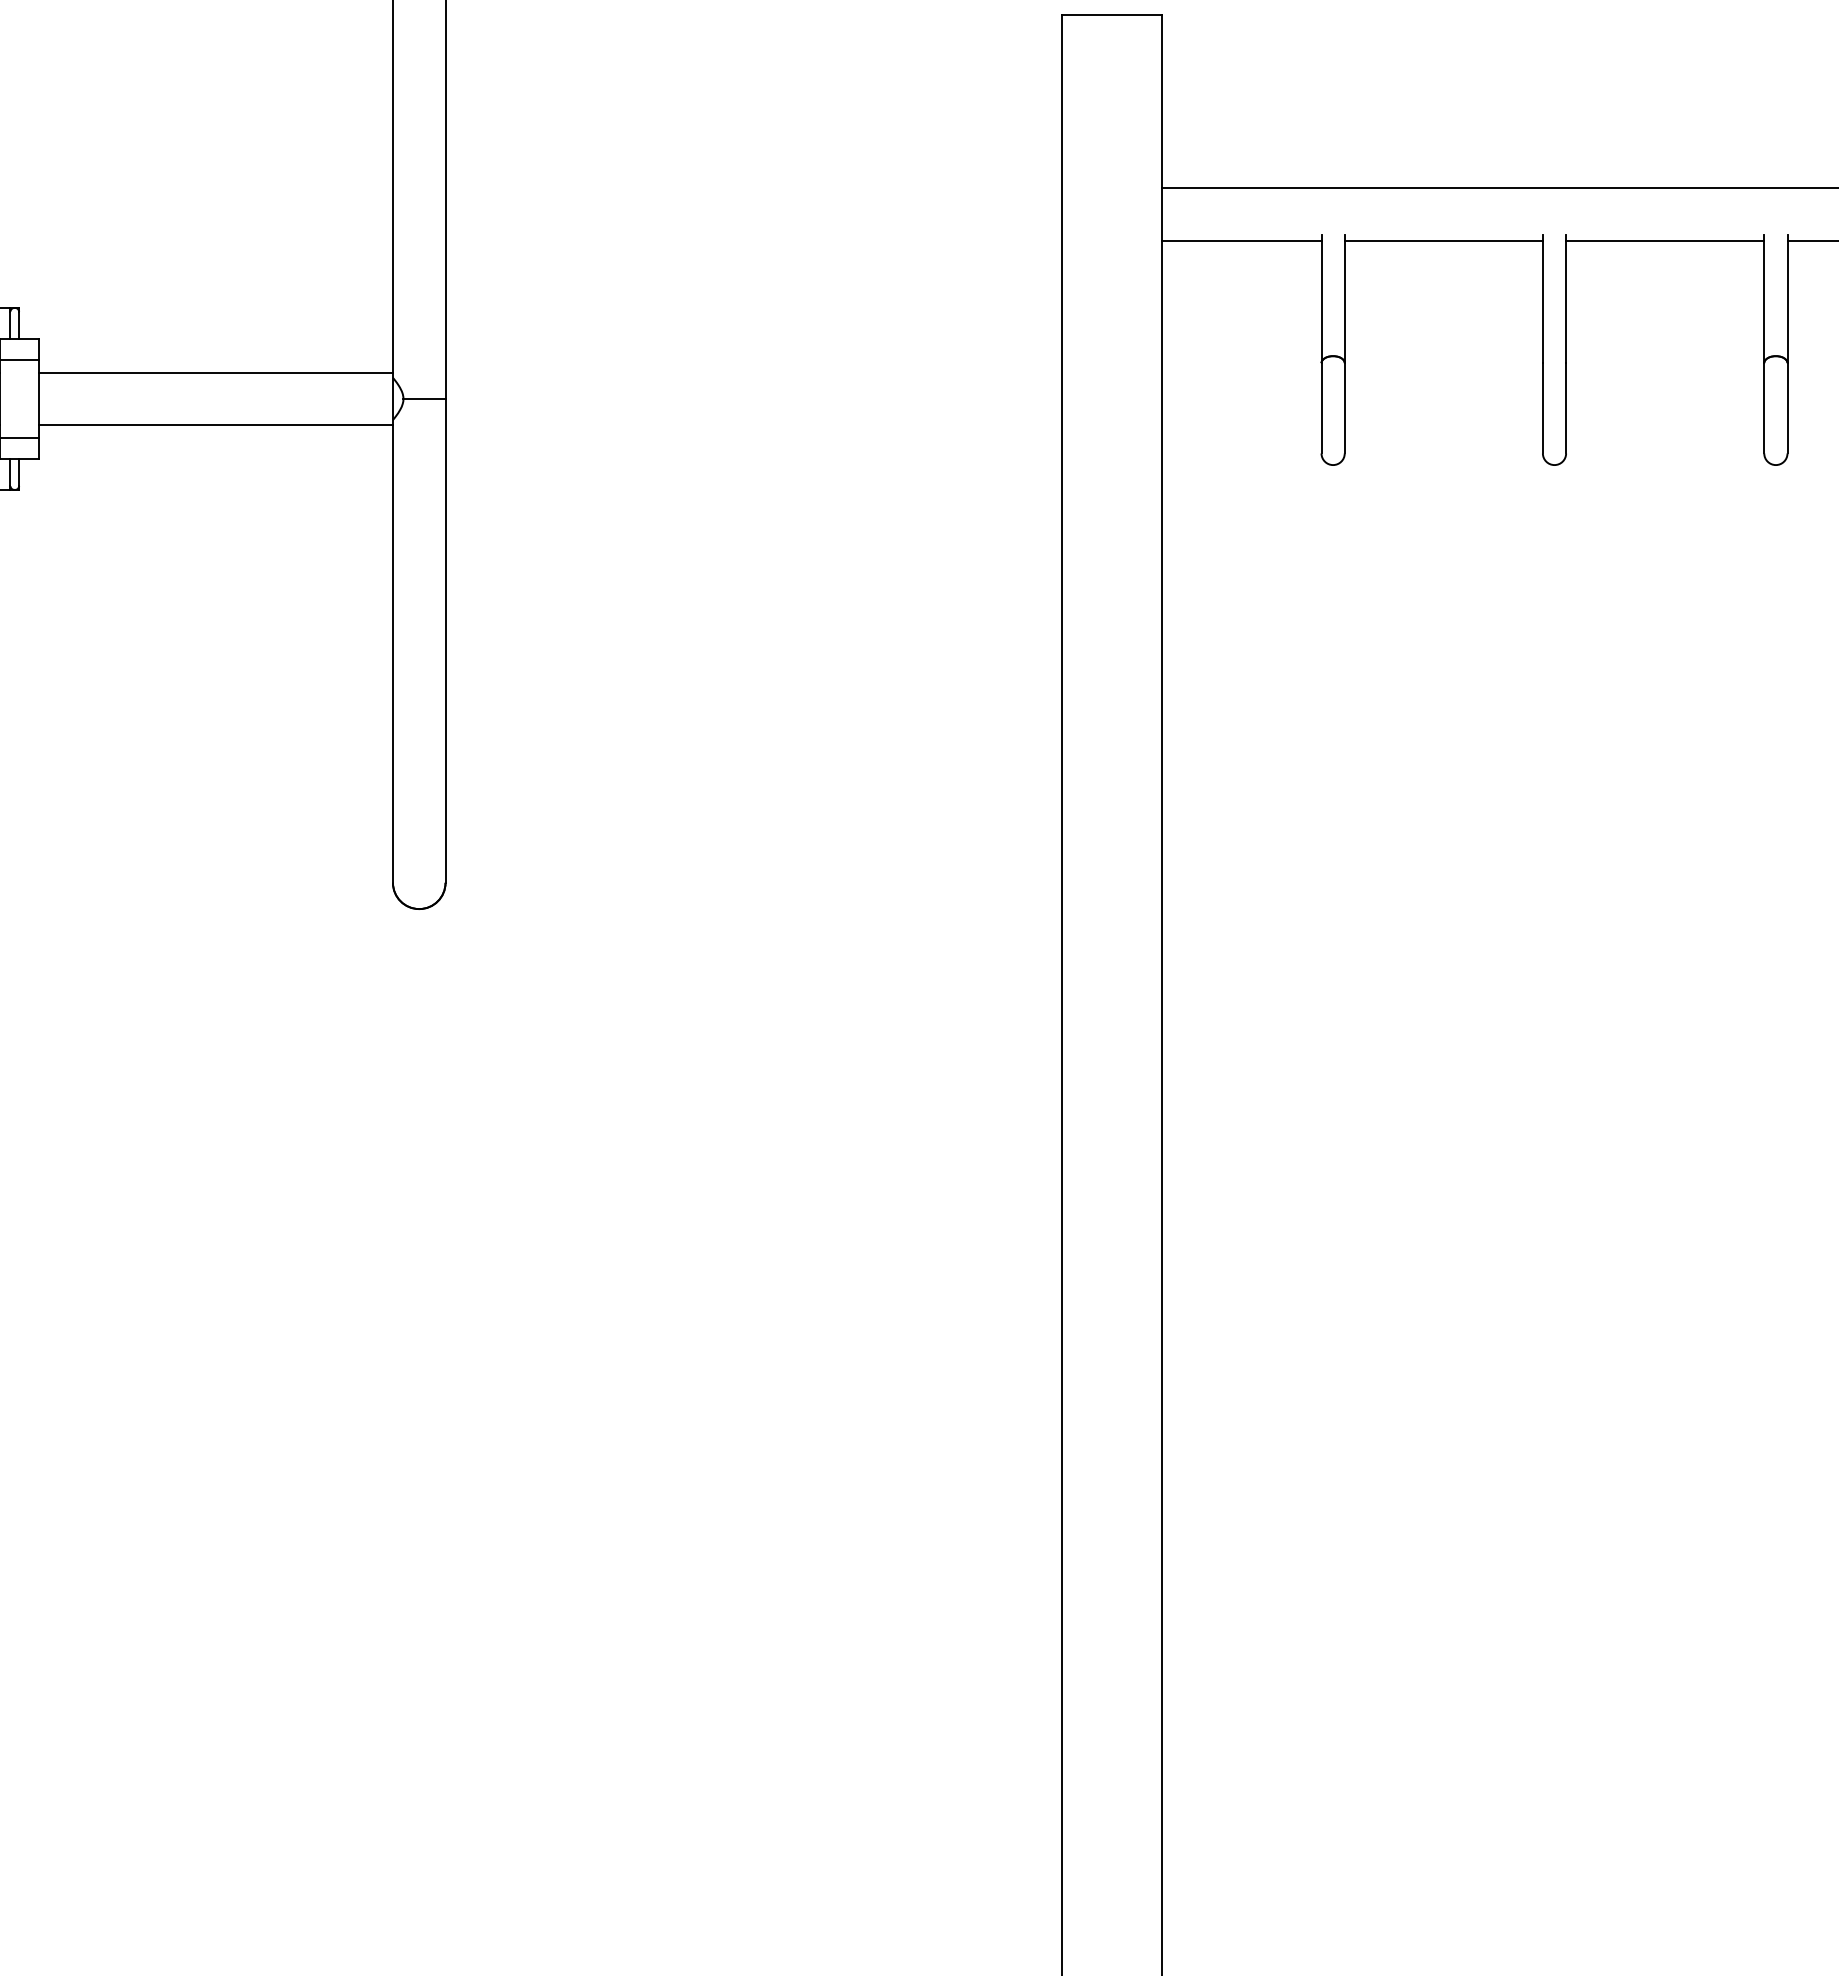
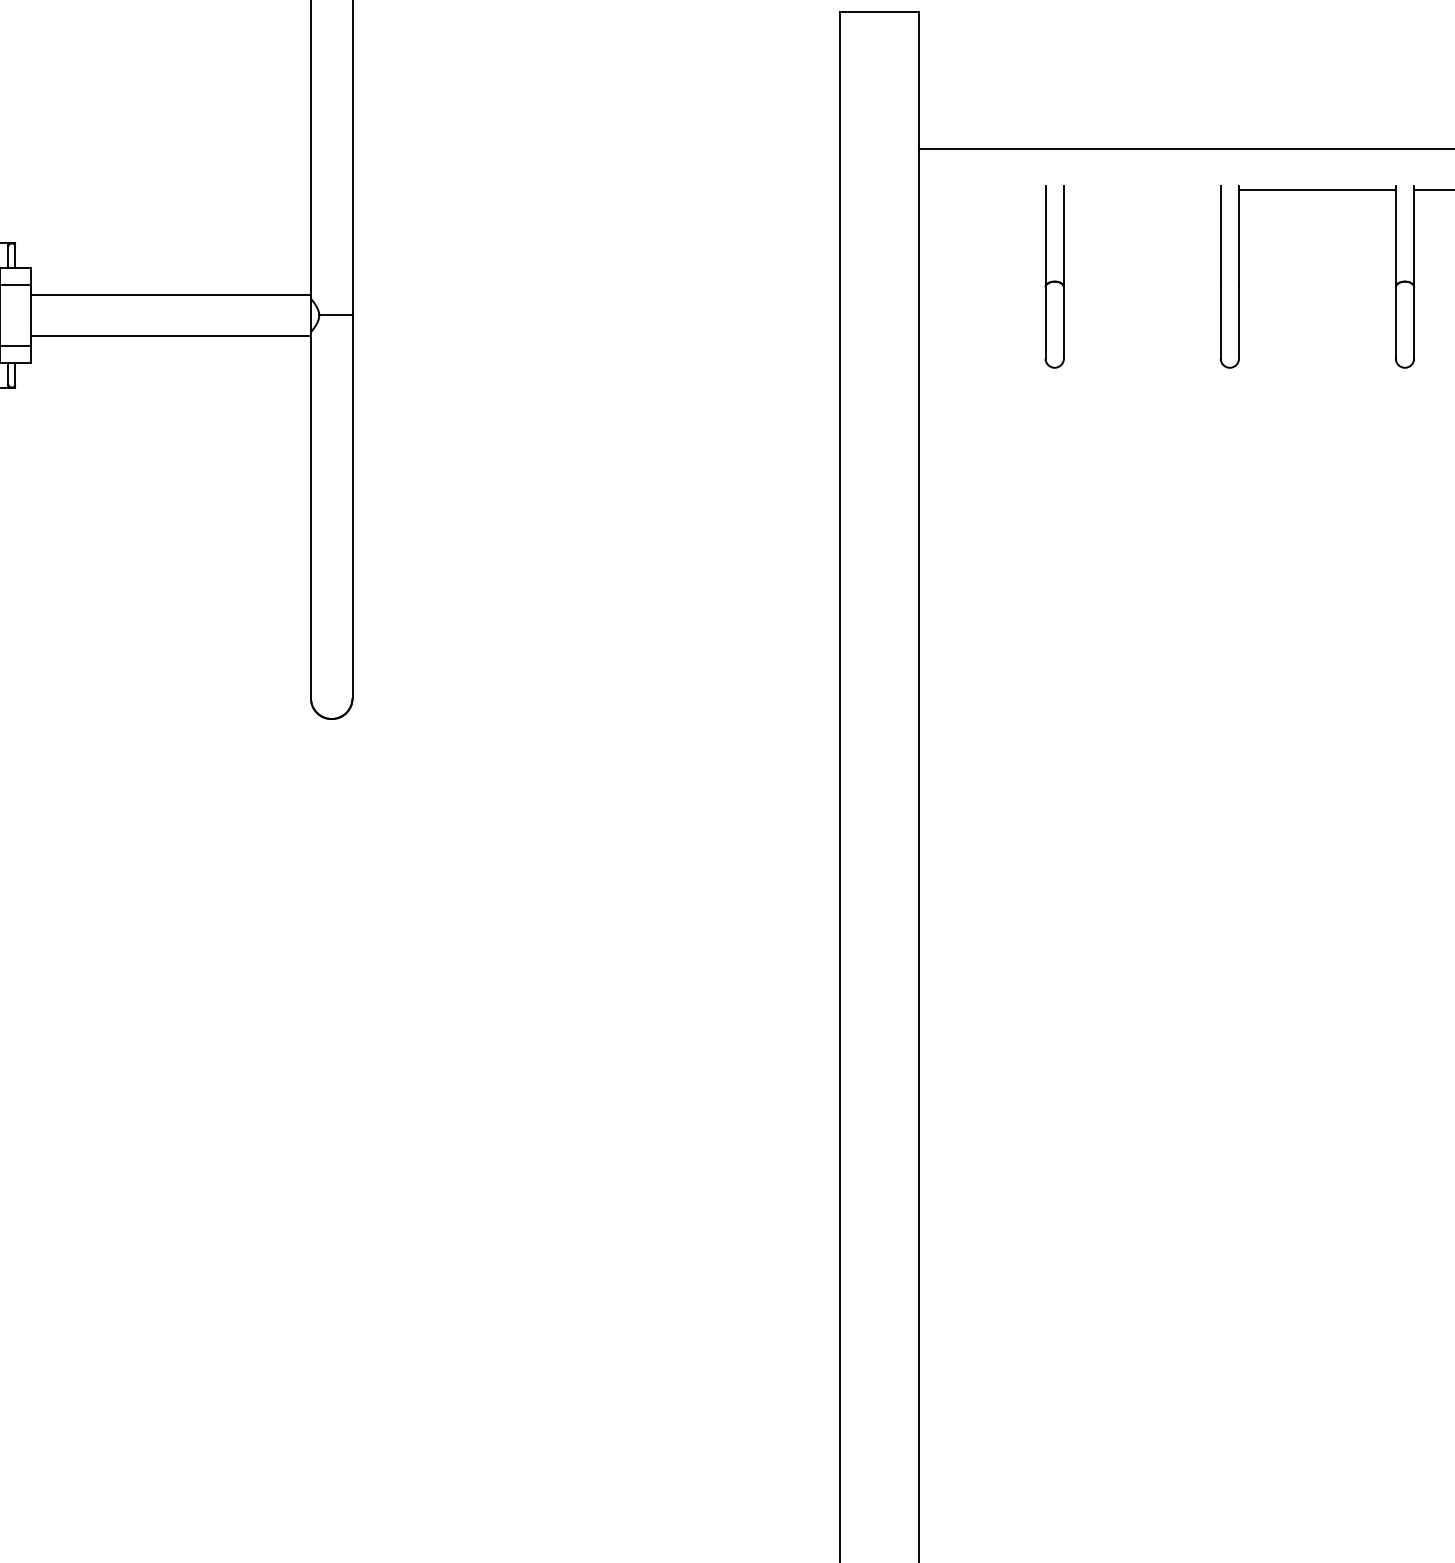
line: (1241, 240) -> (982, 190), removed
line: (1443, 240) -> (1142, 190), removed

